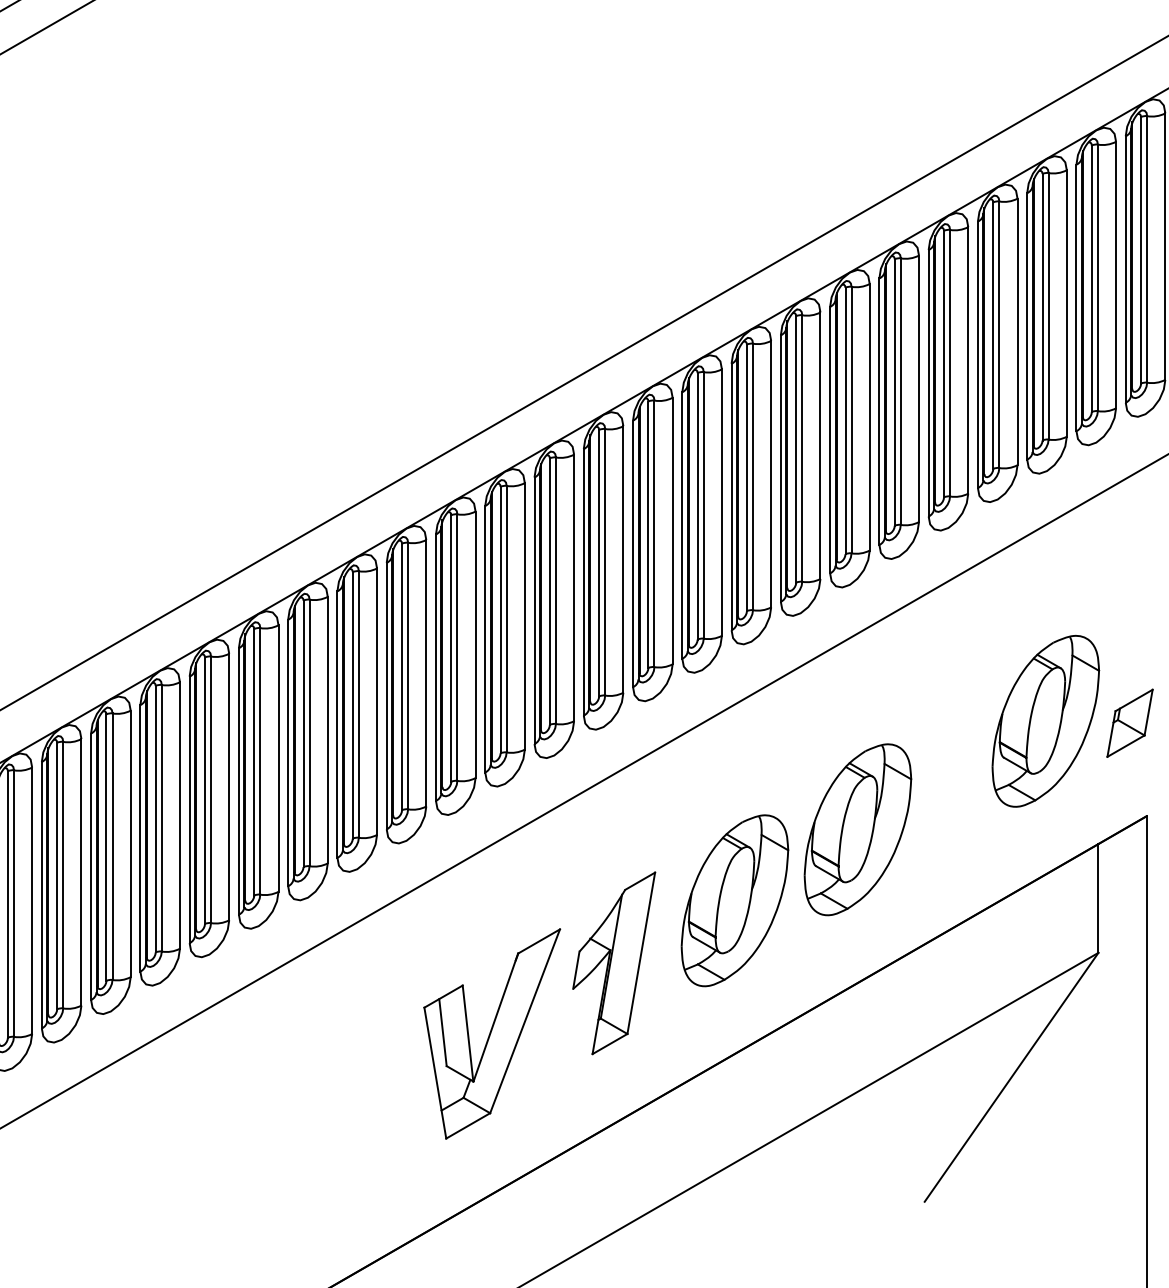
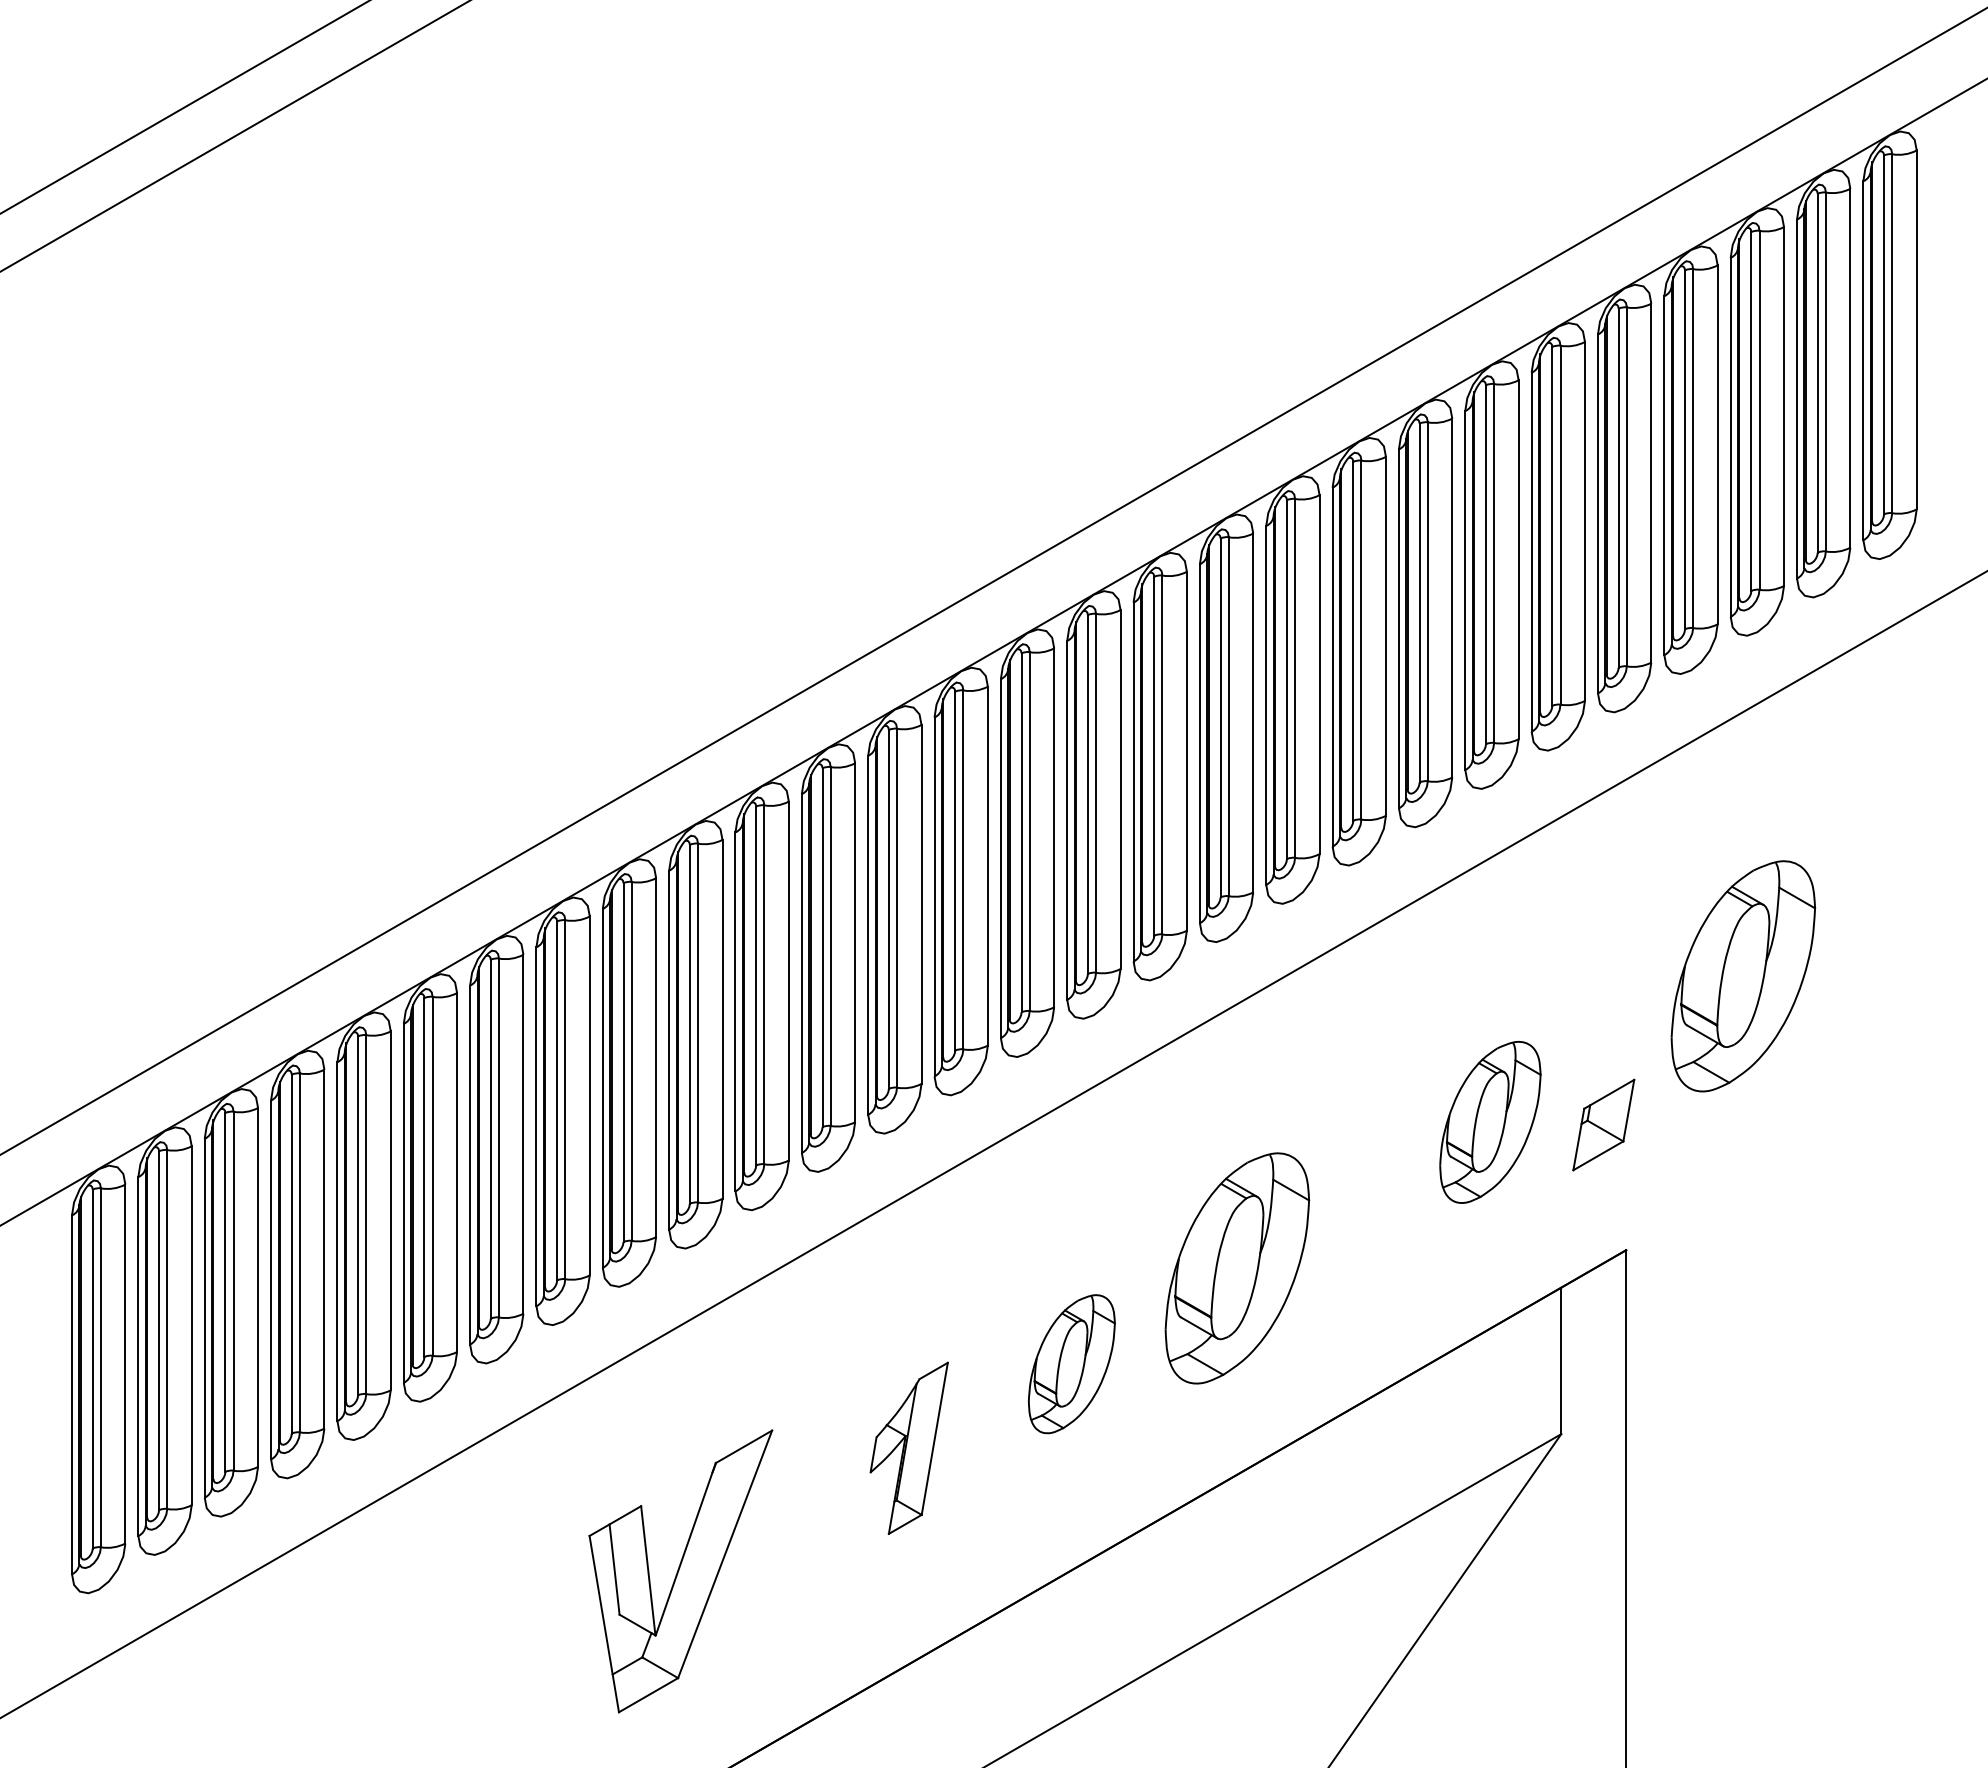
part: (1045, 721) -> (1490, 1122), size x0.7
part: (734, 901) -> (1071, 1364), size x0.6
part: (614, 963) -> (909, 1448), size x0.7
part: (491, 1034) -> (680, 1571), moved

